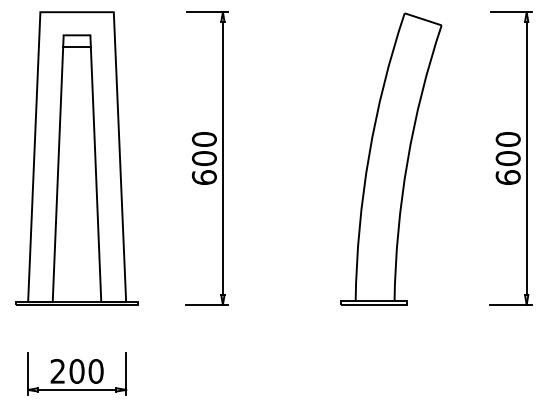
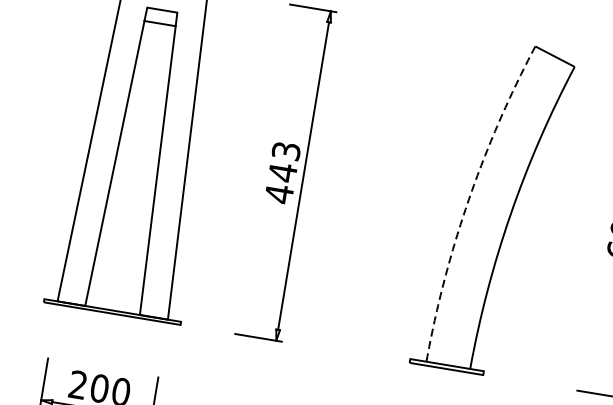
arc: (369, 155) -> (469, 199), solid -> dashed
text: (203, 158) -> (281, 172), 600 -> 443

